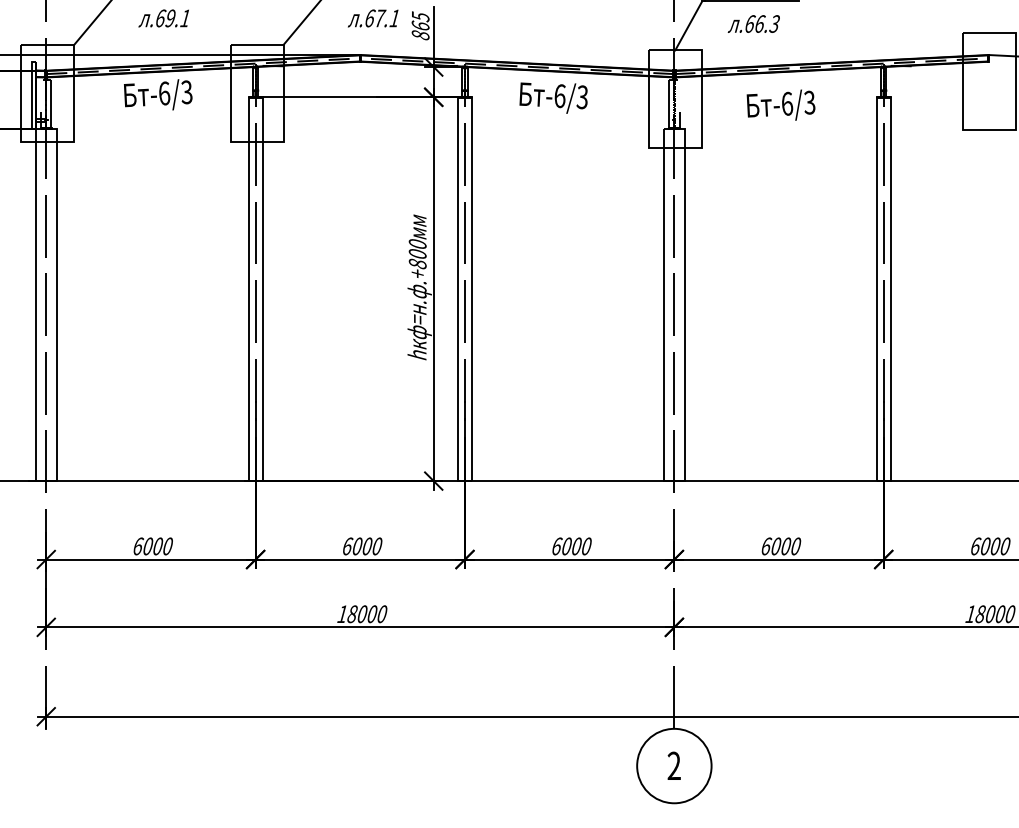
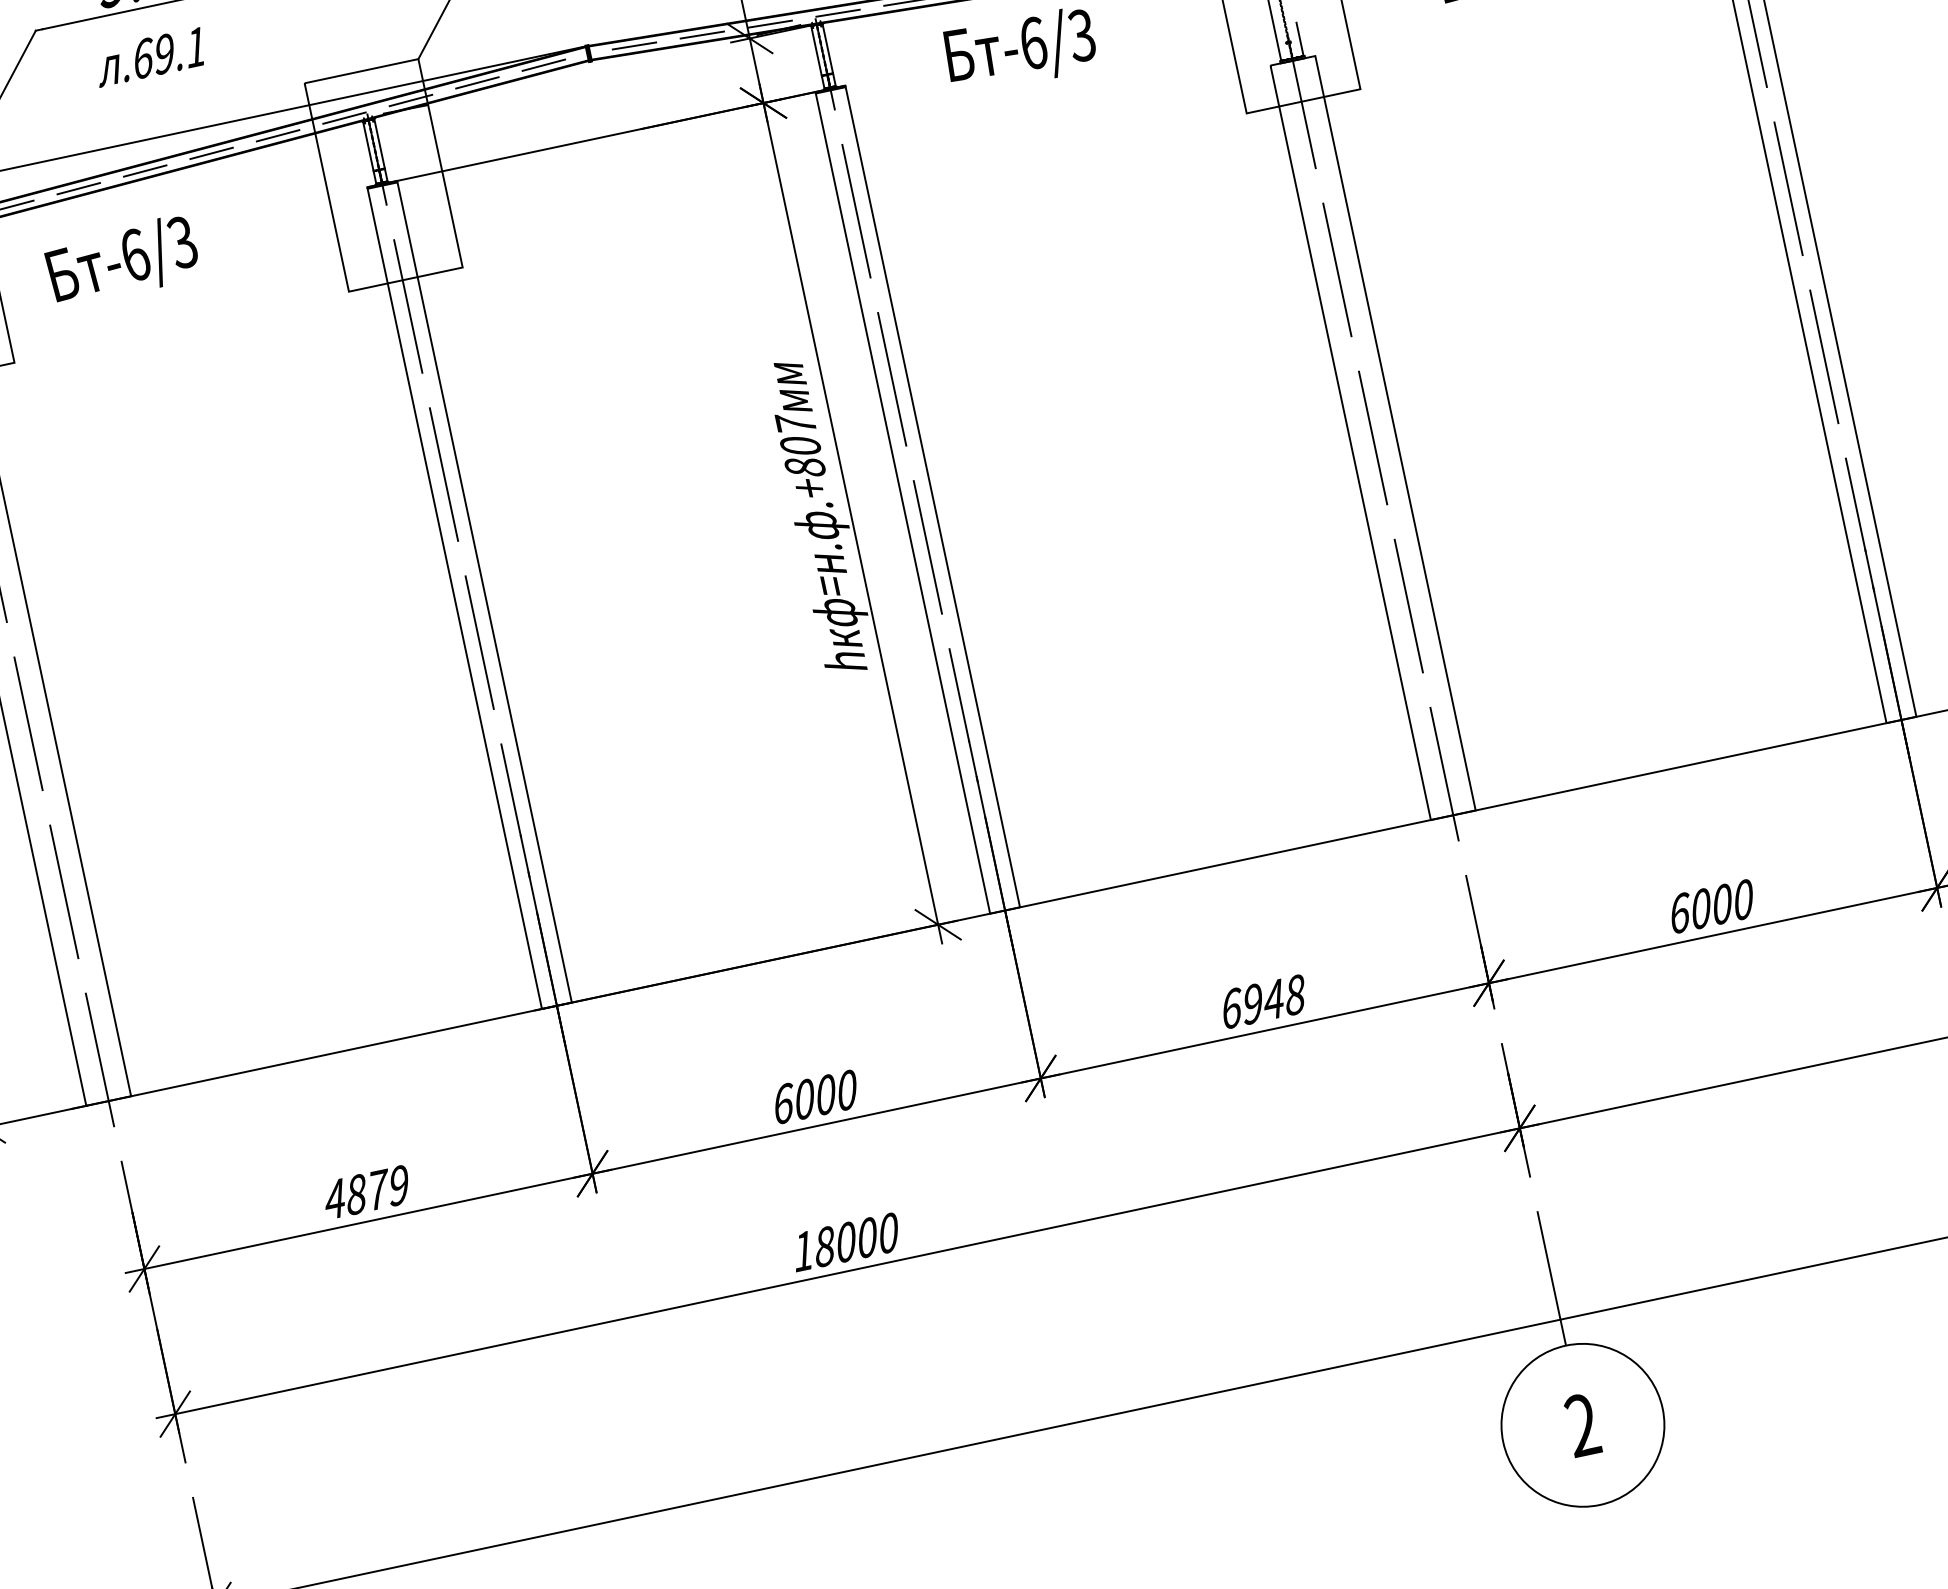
text: (158, 94) -> (122, 259), moved
text: (417, 242) -> (794, 421), .+800 -> .+807
text: (152, 546) -> (365, 1192), 6000 -> 4879
text: (576, 546) -> (1273, 999), 6000 -> 6948

